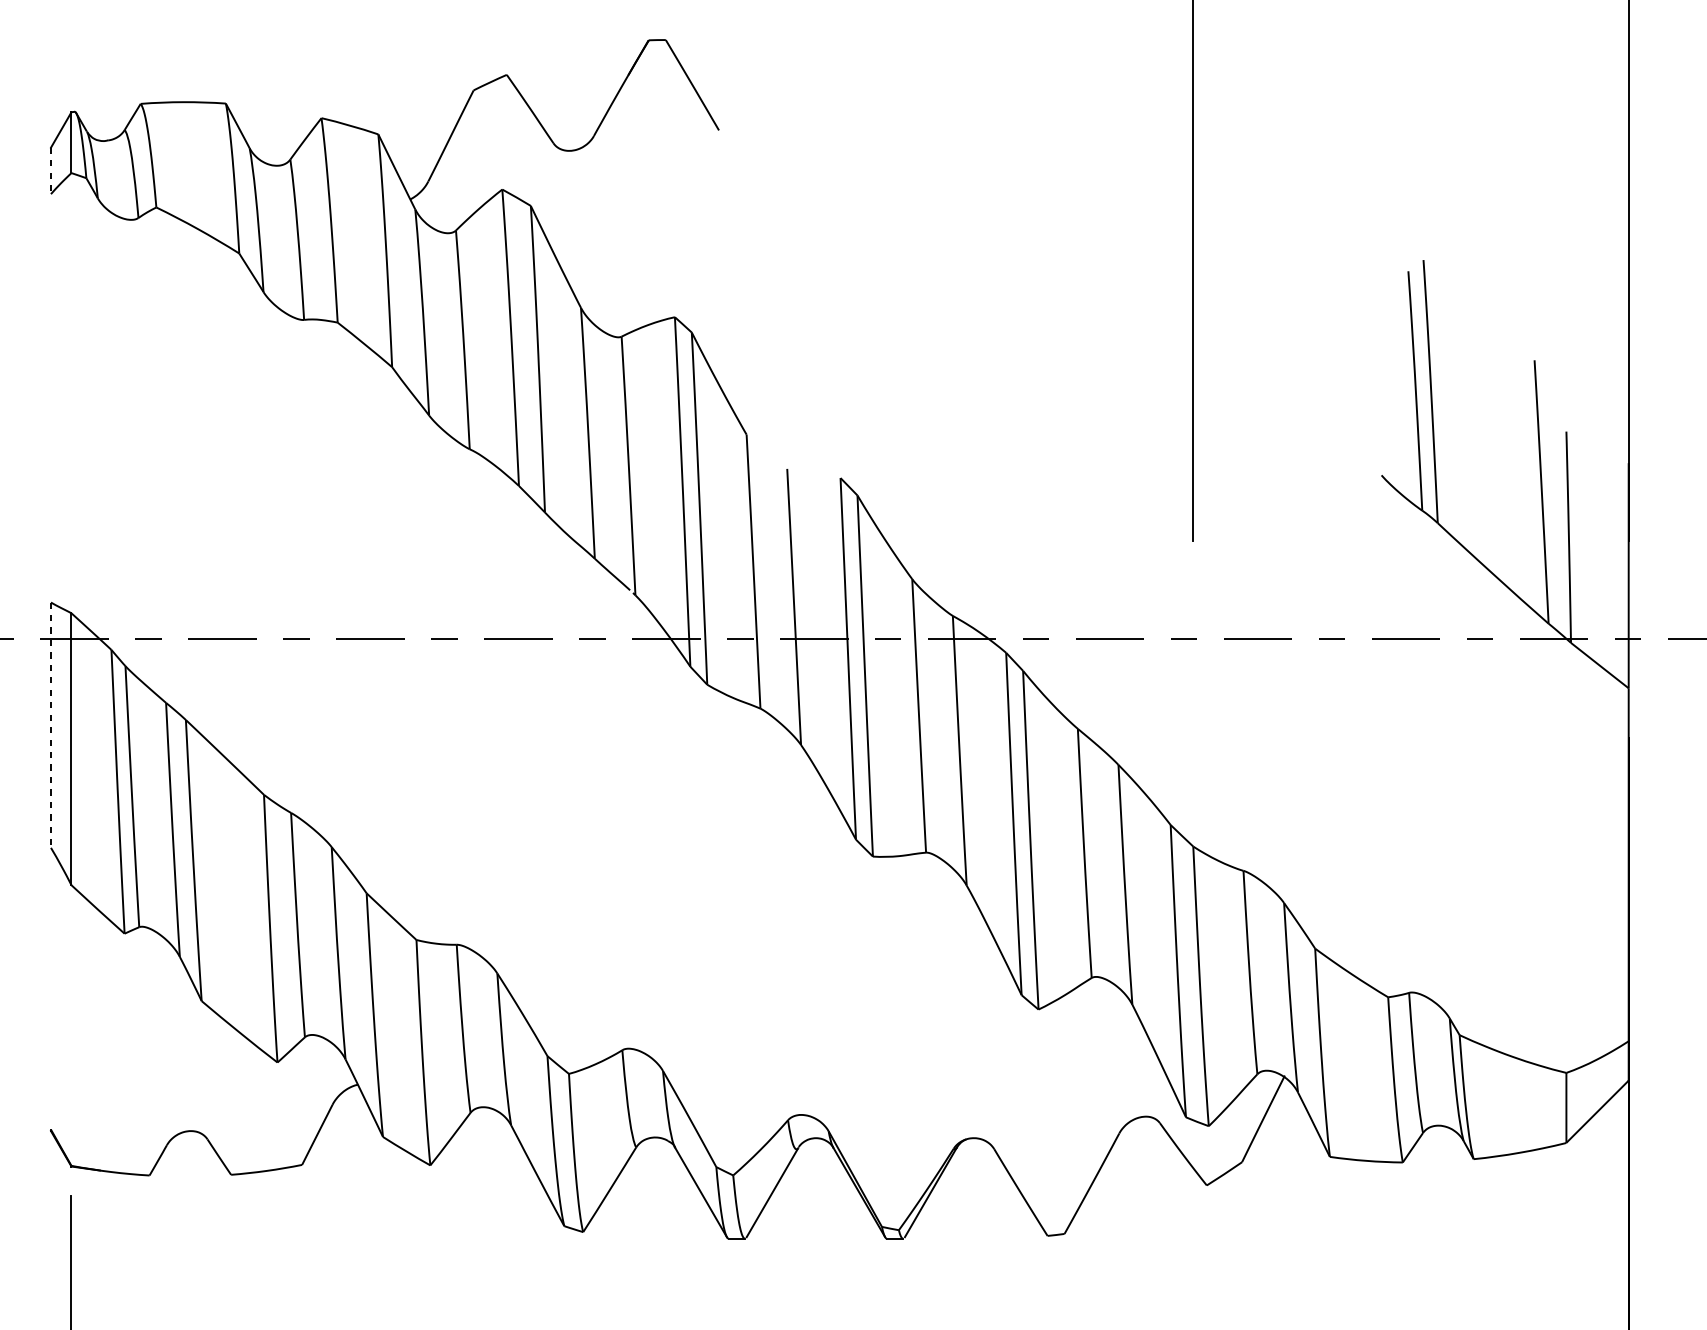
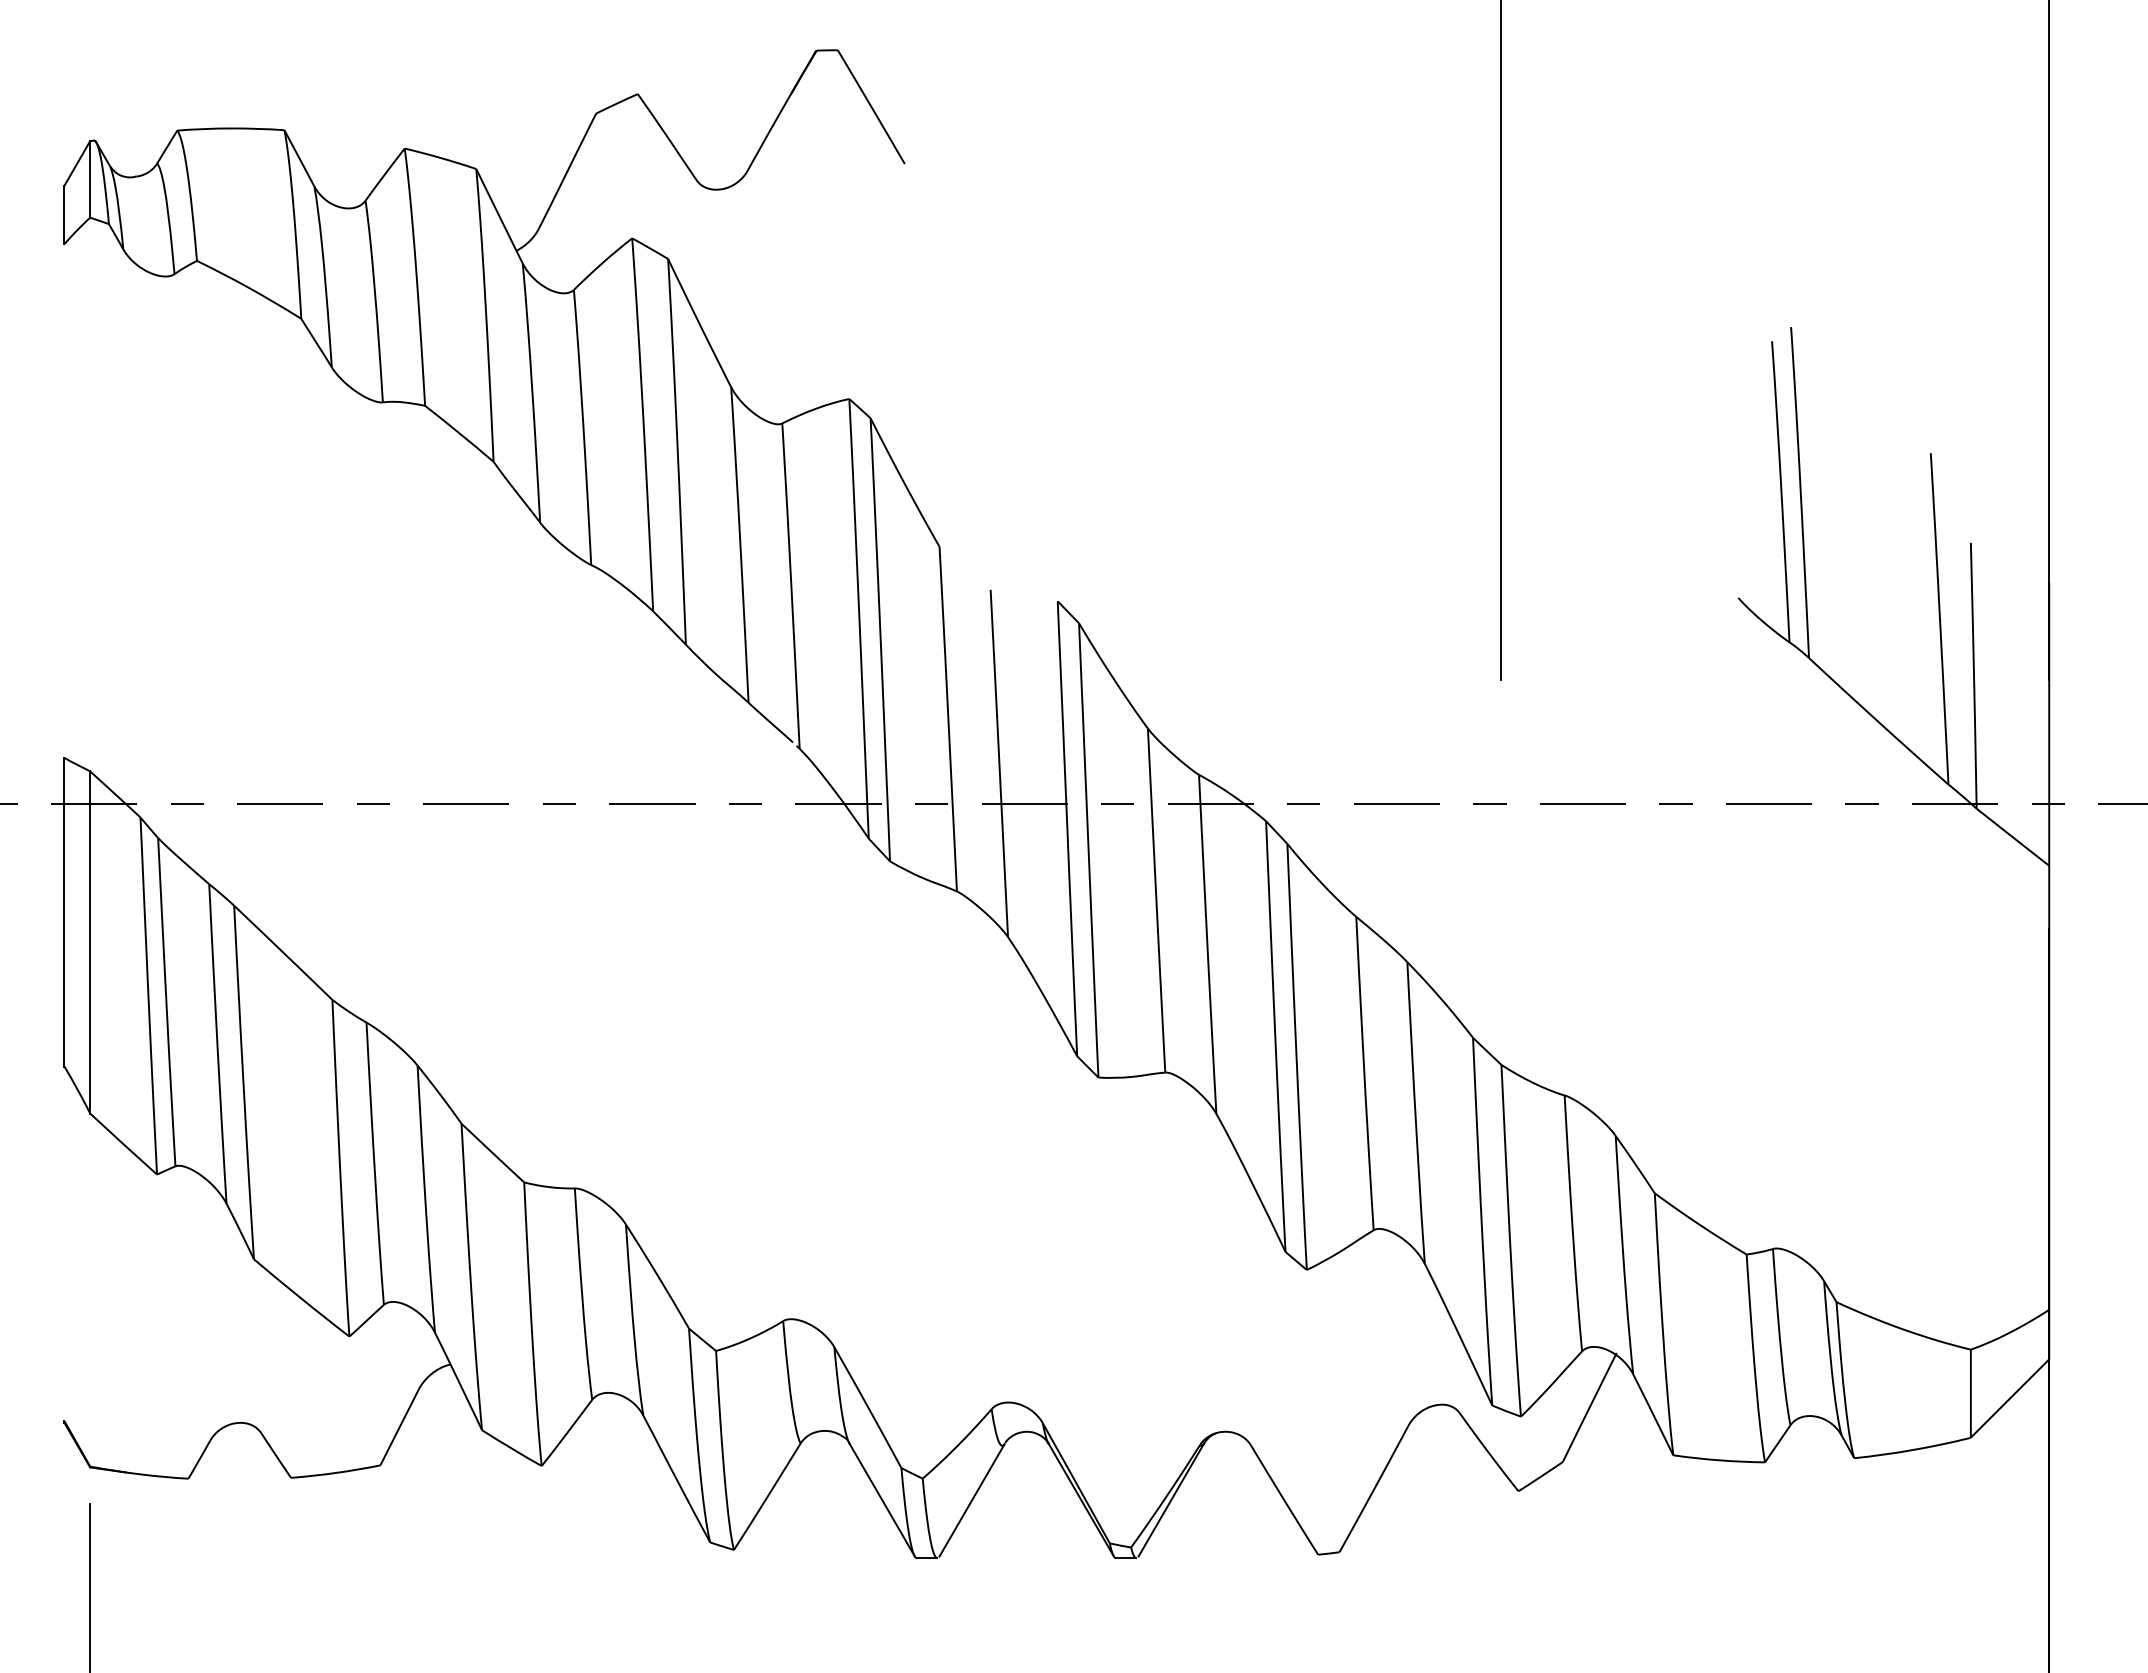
line: (51, 171) -> (64, 215), dashed -> solid
line: (51, 725) -> (64, 912), dashed -> solid

